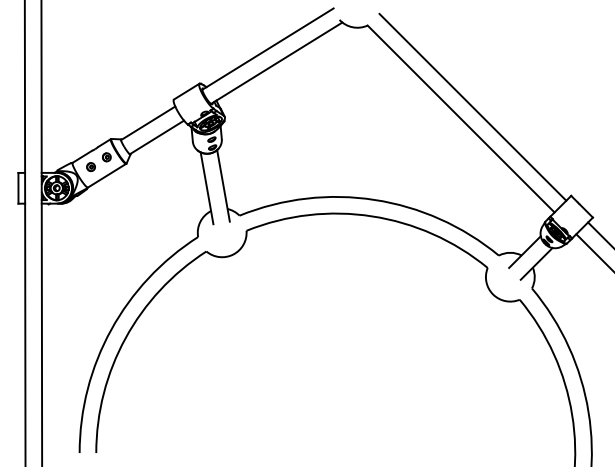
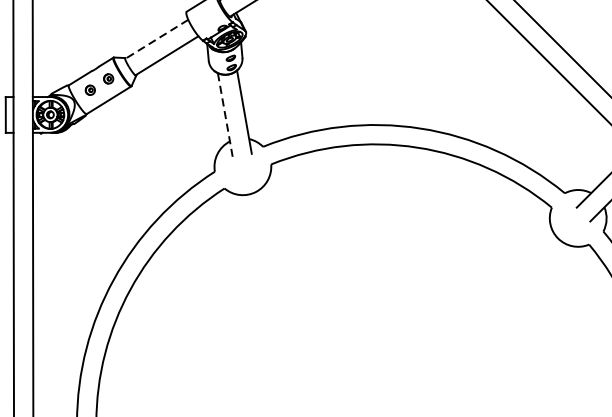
line: (148, 123) -> (157, 39), solid -> dashed
line: (207, 188) -> (225, 115), solid -> dashed

